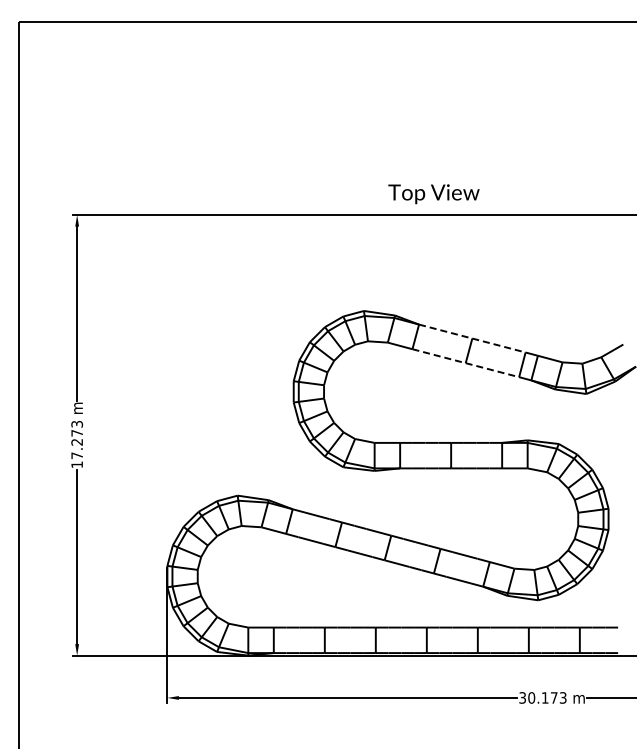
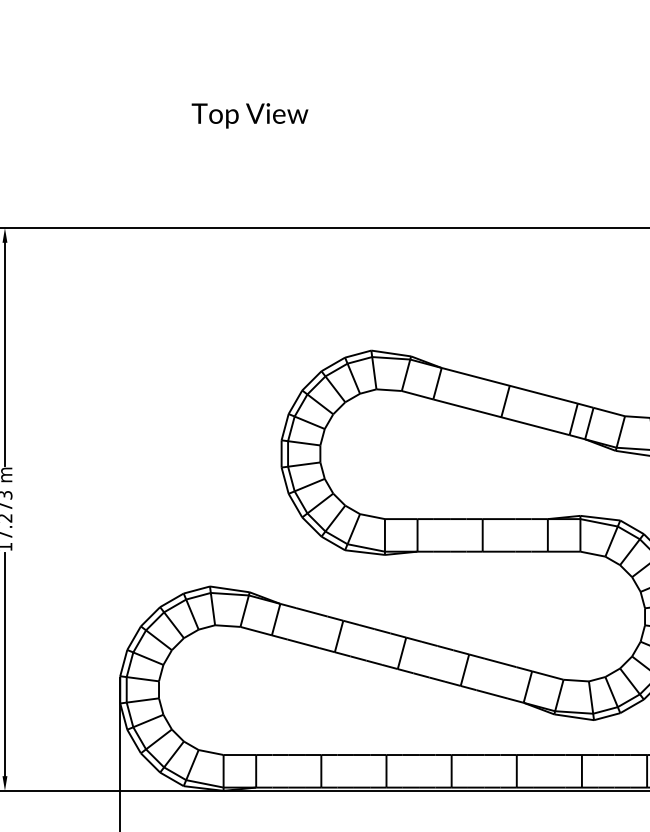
text: (433, 194) -> (249, 116), moved
line: (472, 338) -> (509, 385), dashed -> solid
line: (466, 363) -> (502, 417), dashed -> solid

